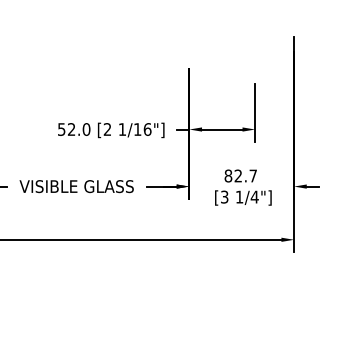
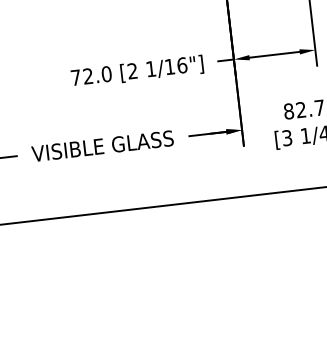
text: (61, 129) -> (75, 77), 52.0 -> 72.0

